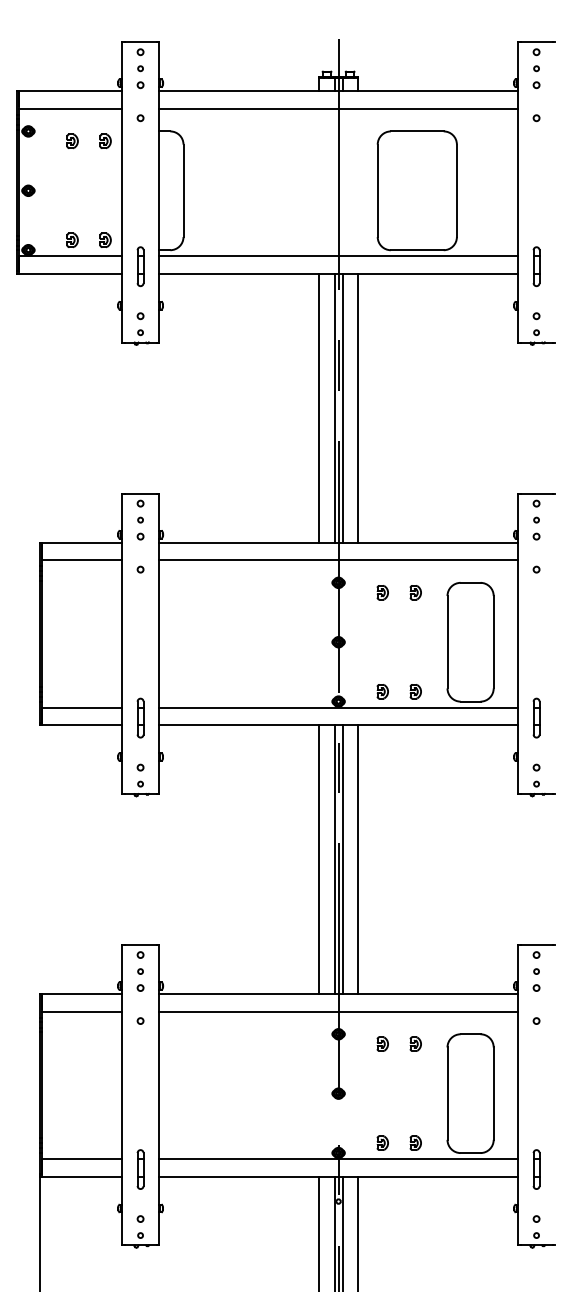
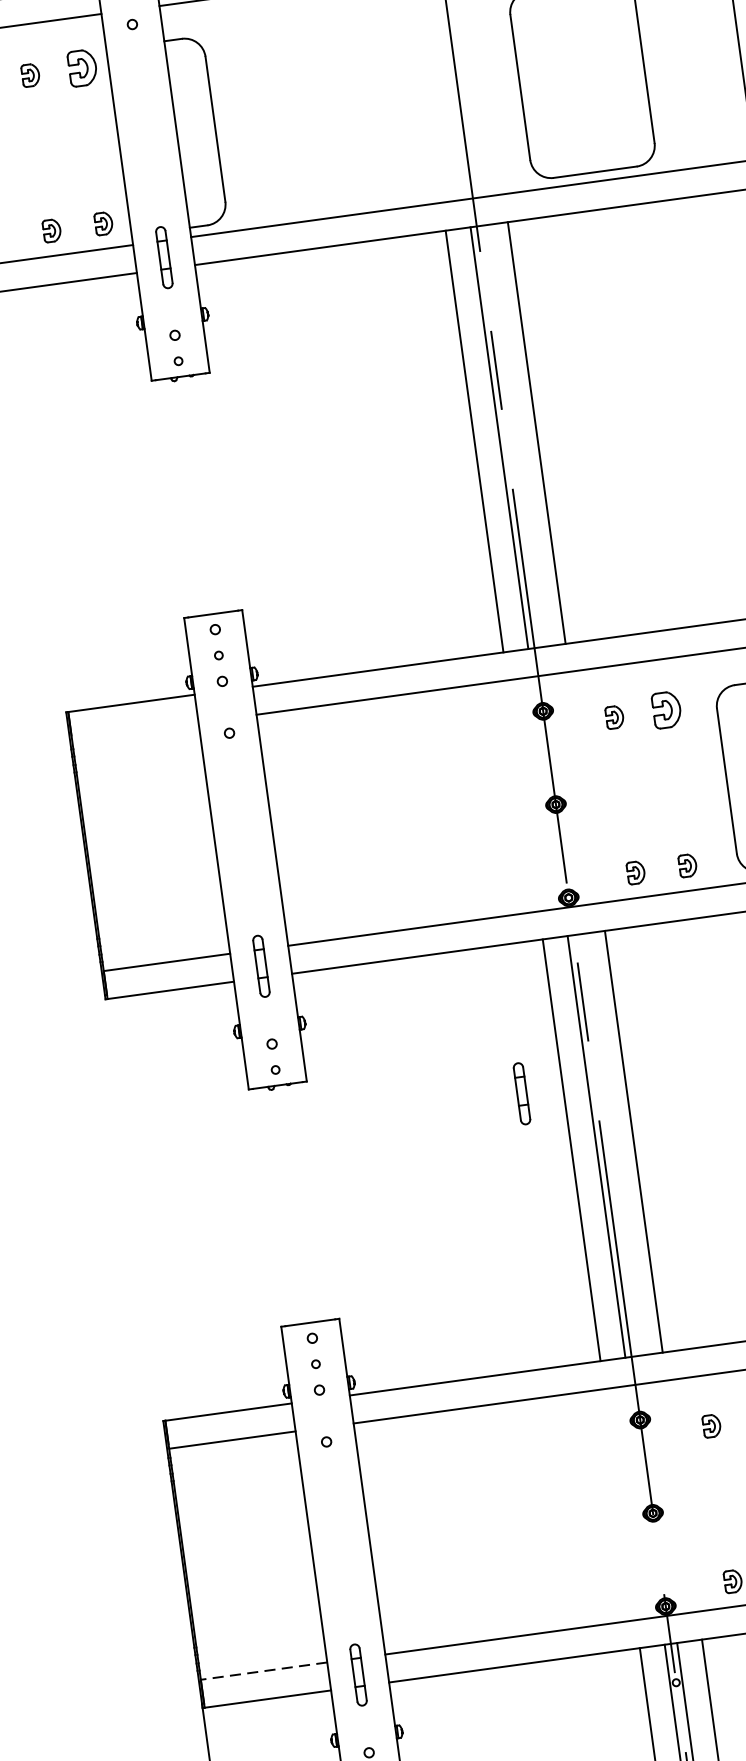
part: (105, 141) -> (82, 68), size x1.6
line: (342, 407) -> (511, 435), removed
line: (81, 560) -> (134, 731), removed
part: (415, 592) -> (666, 709), size x1.6
part: (292, 819) -> (521, 1092), added
line: (342, 859) -> (608, 1144), removed
line: (81, 1159) -> (263, 1671), solid -> dashed

